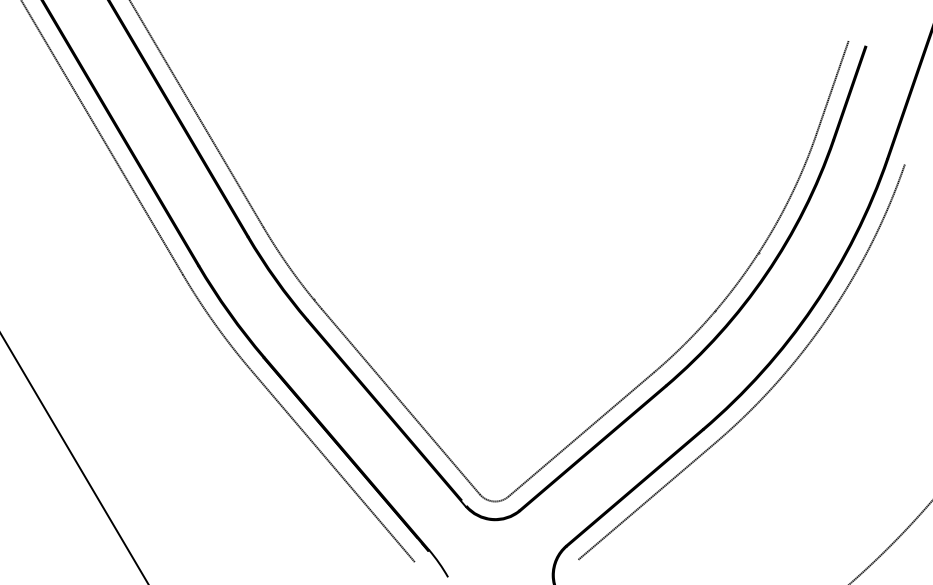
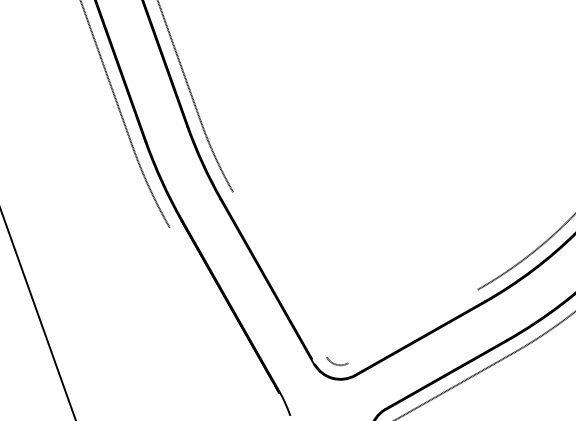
line: (400, 401) -> (279, 274), removed
line: (581, 434) -> (413, 326), removed
line: (332, 465) -> (218, 313), removed

